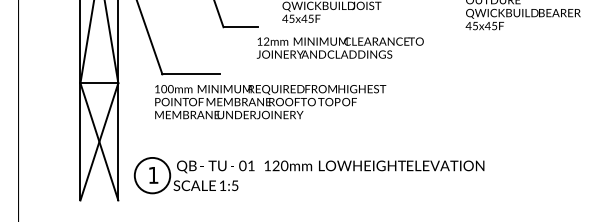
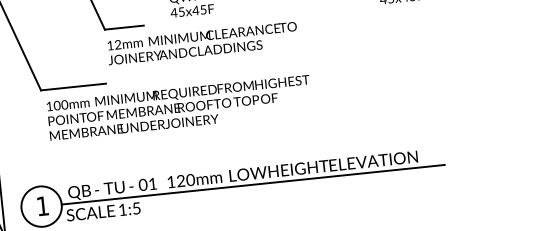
text: (339, 47) -> (201, 42), moved
text: (270, 102) -> (179, 108), moved
line: (338, 175) -> (252, 184), added

